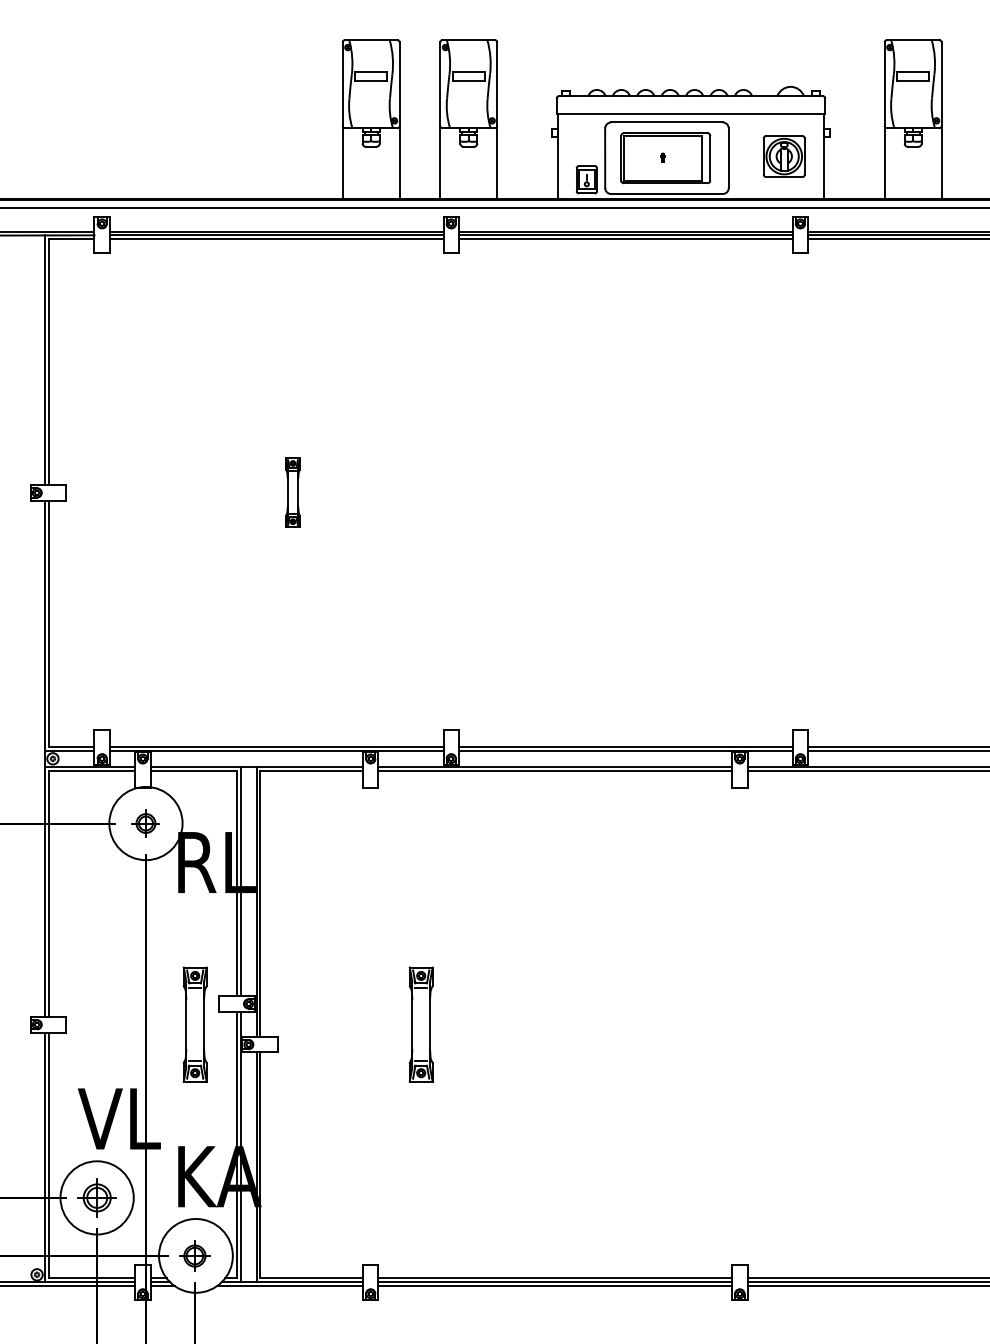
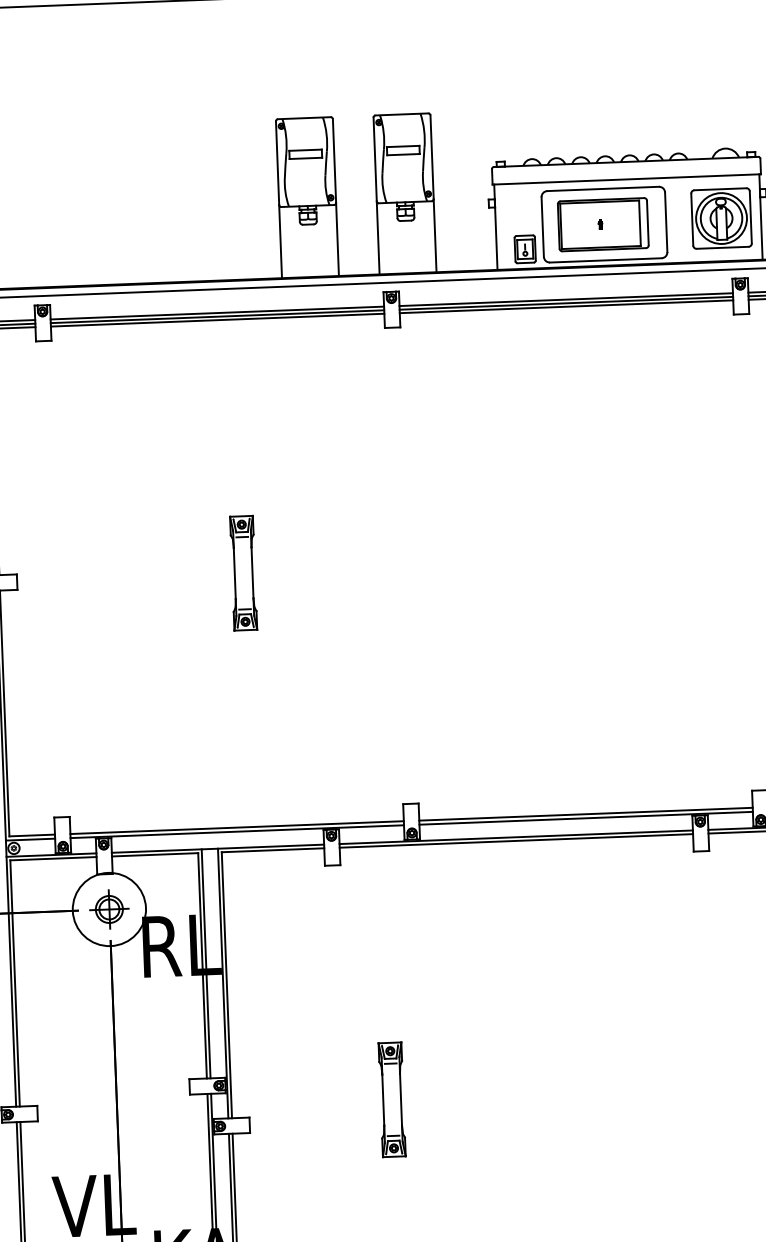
part: (784, 156) -> (721, 218), size x1.43
part: (292, 492) -> (243, 573), size x1.67
part: (145, 823) -> (108, 909), size x1.43
part: (194, 1024) -> (165, 1108), removed

